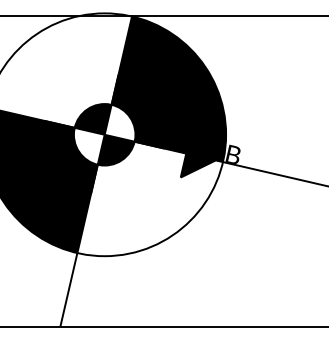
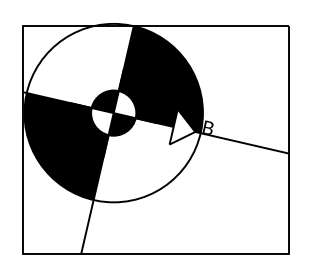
fill: (198, 152) -> (182, 126), removed

